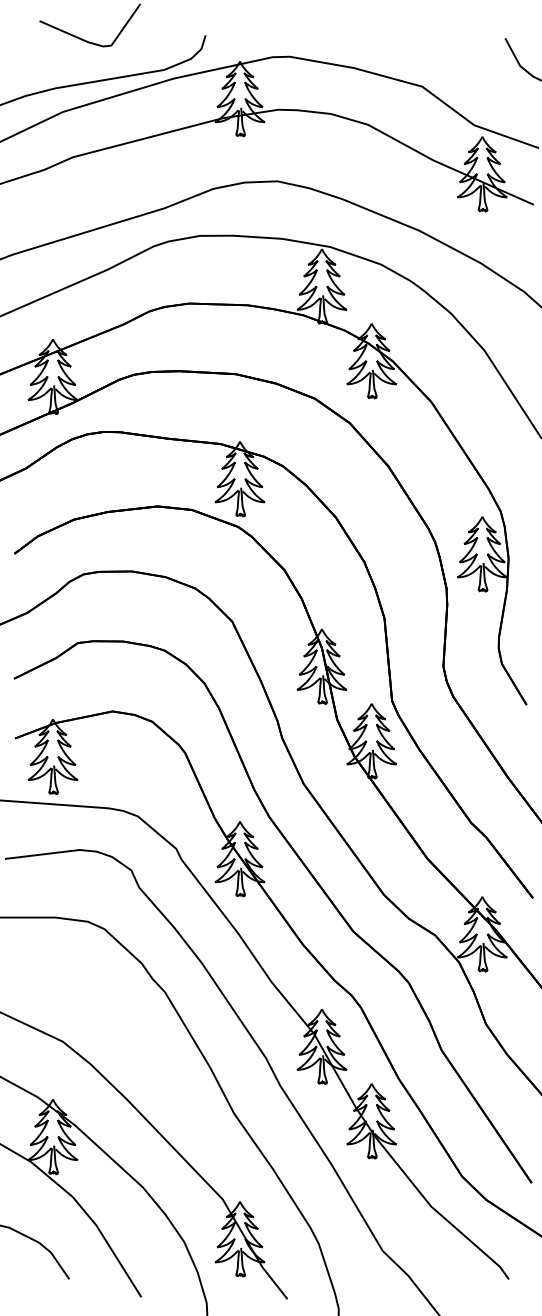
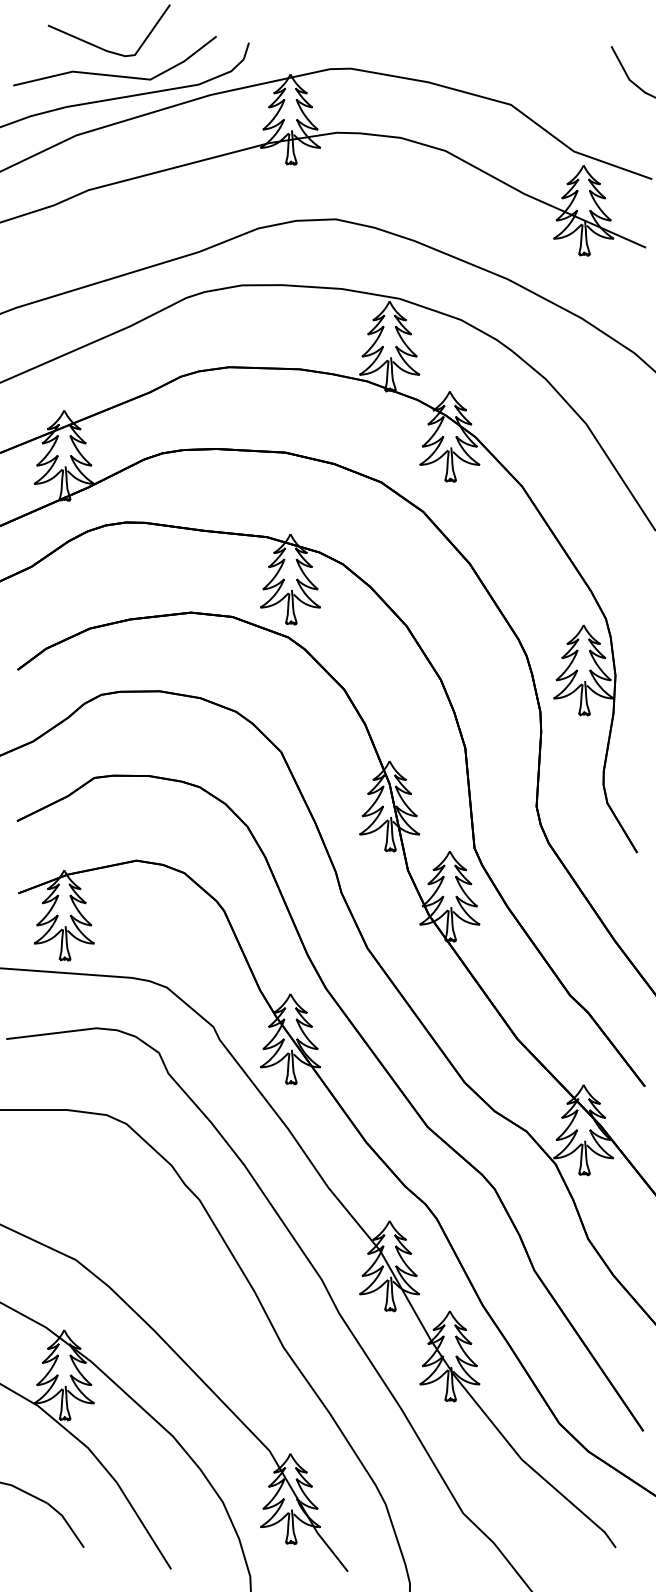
line: (92, 61) -> (112, 74), added

